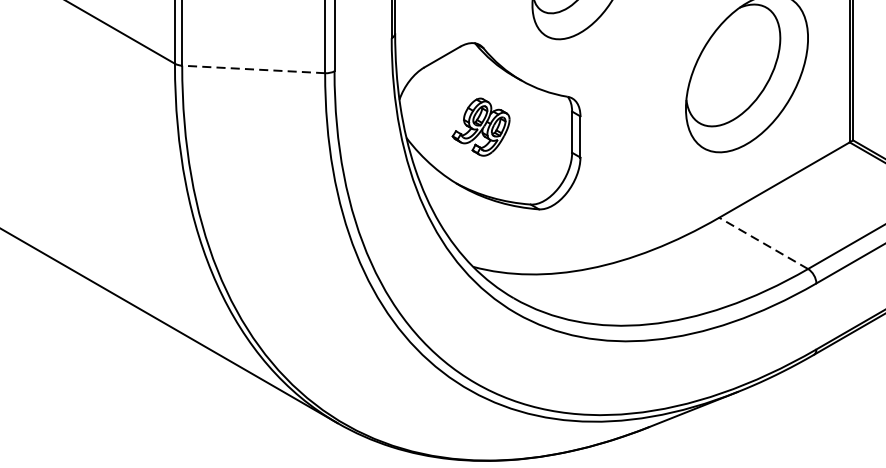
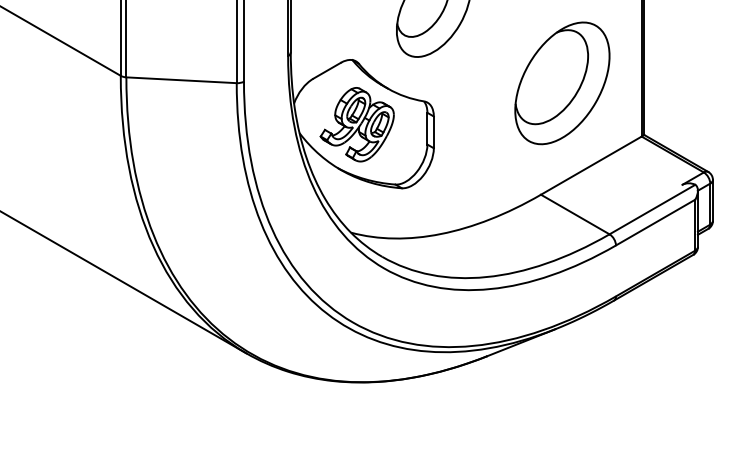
line: (253, 69) -> (181, 80), dashed -> solid
part: (480, 126) -> (356, 124), size x1.67
line: (763, 243) -> (575, 214), dashed -> solid

